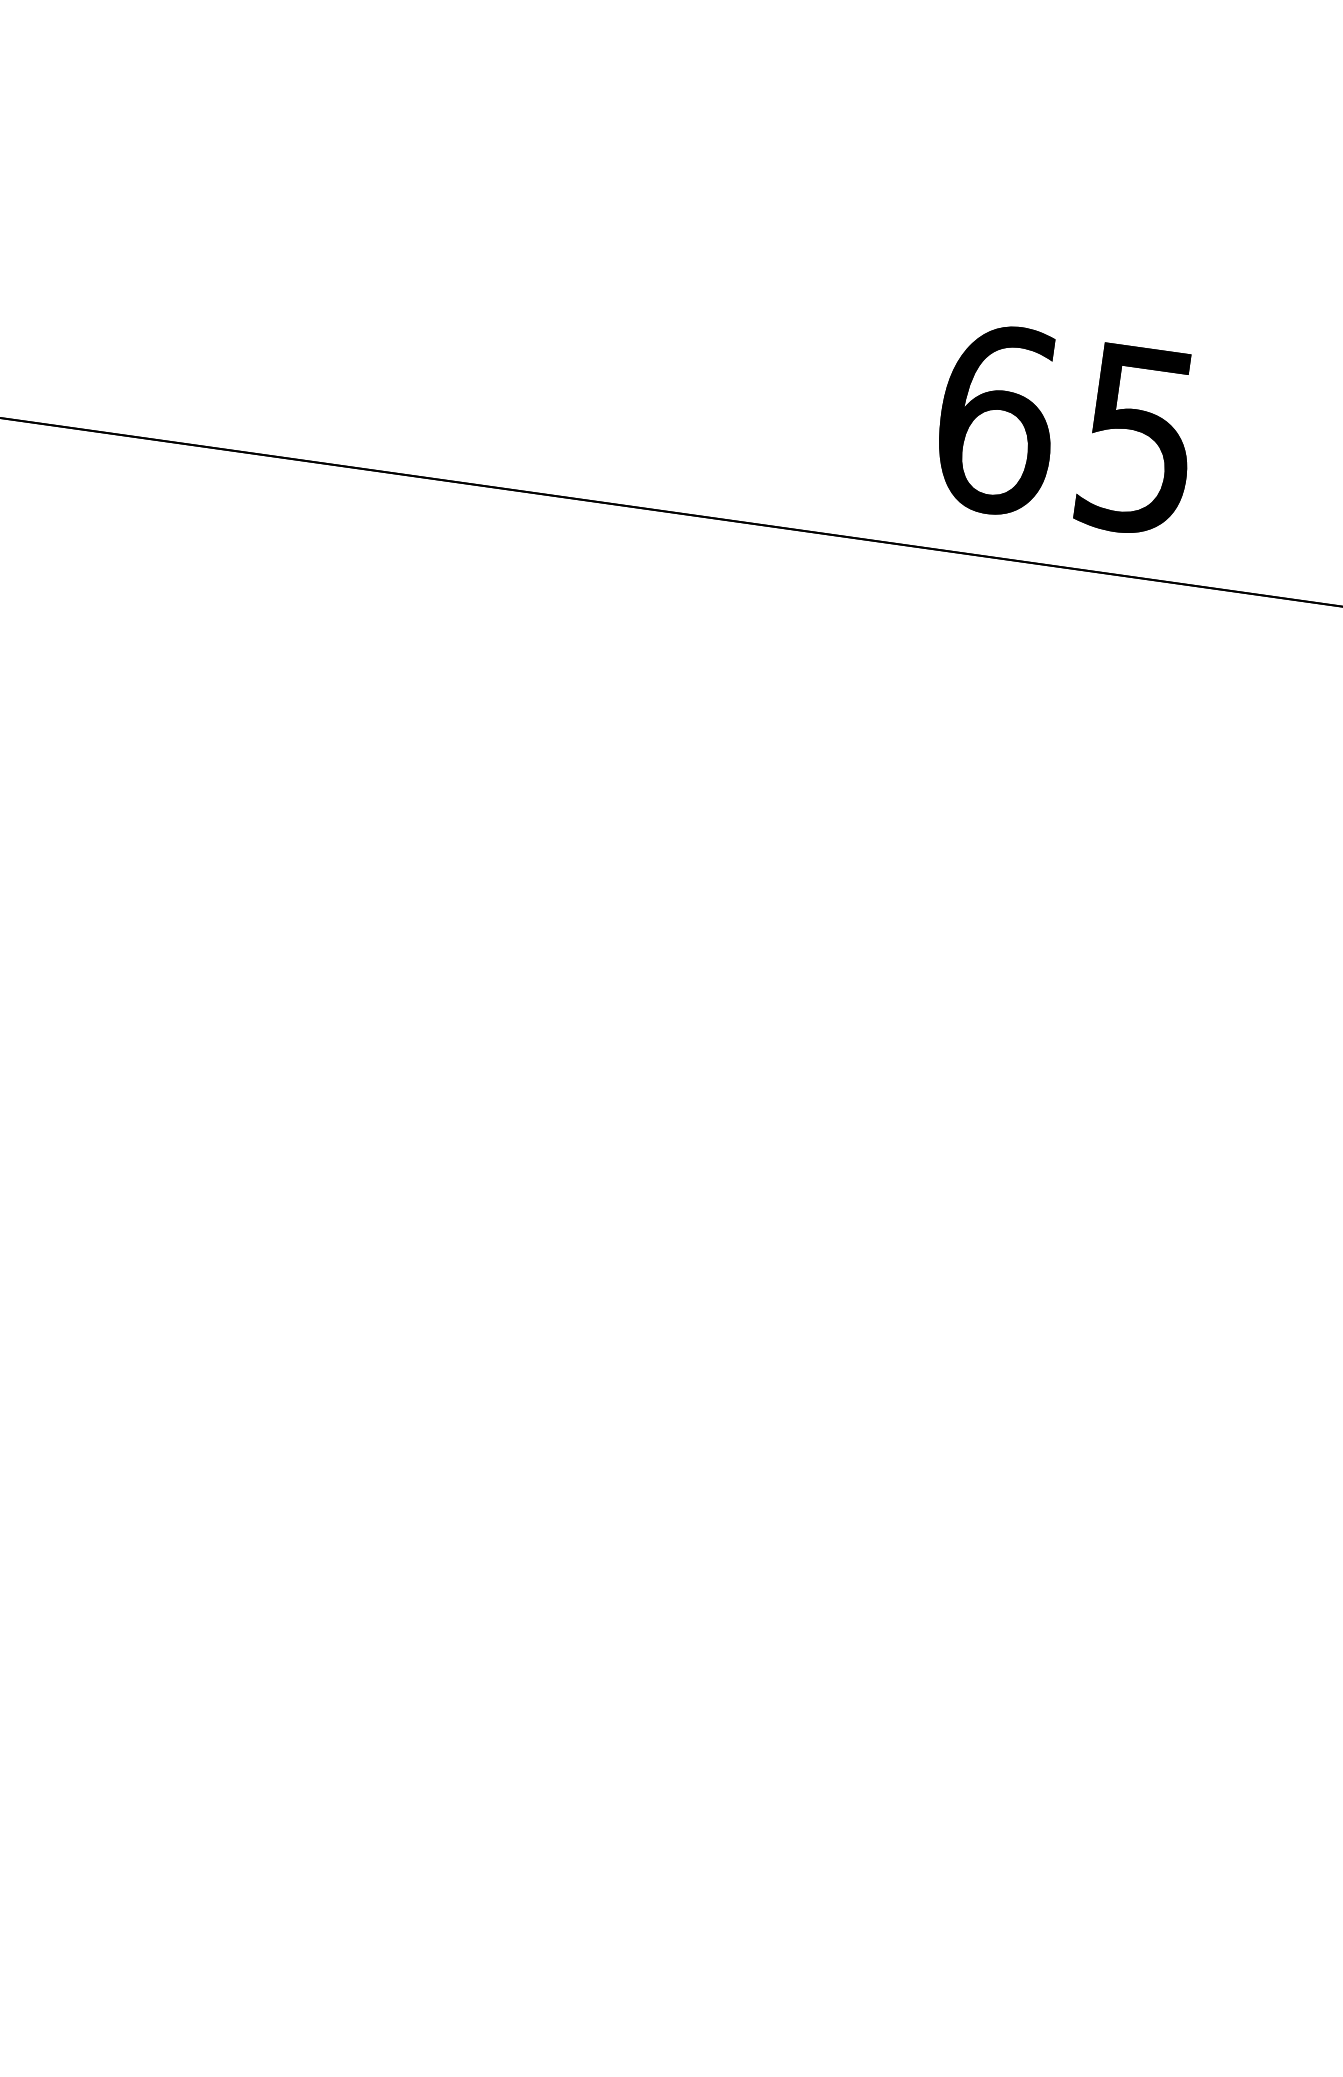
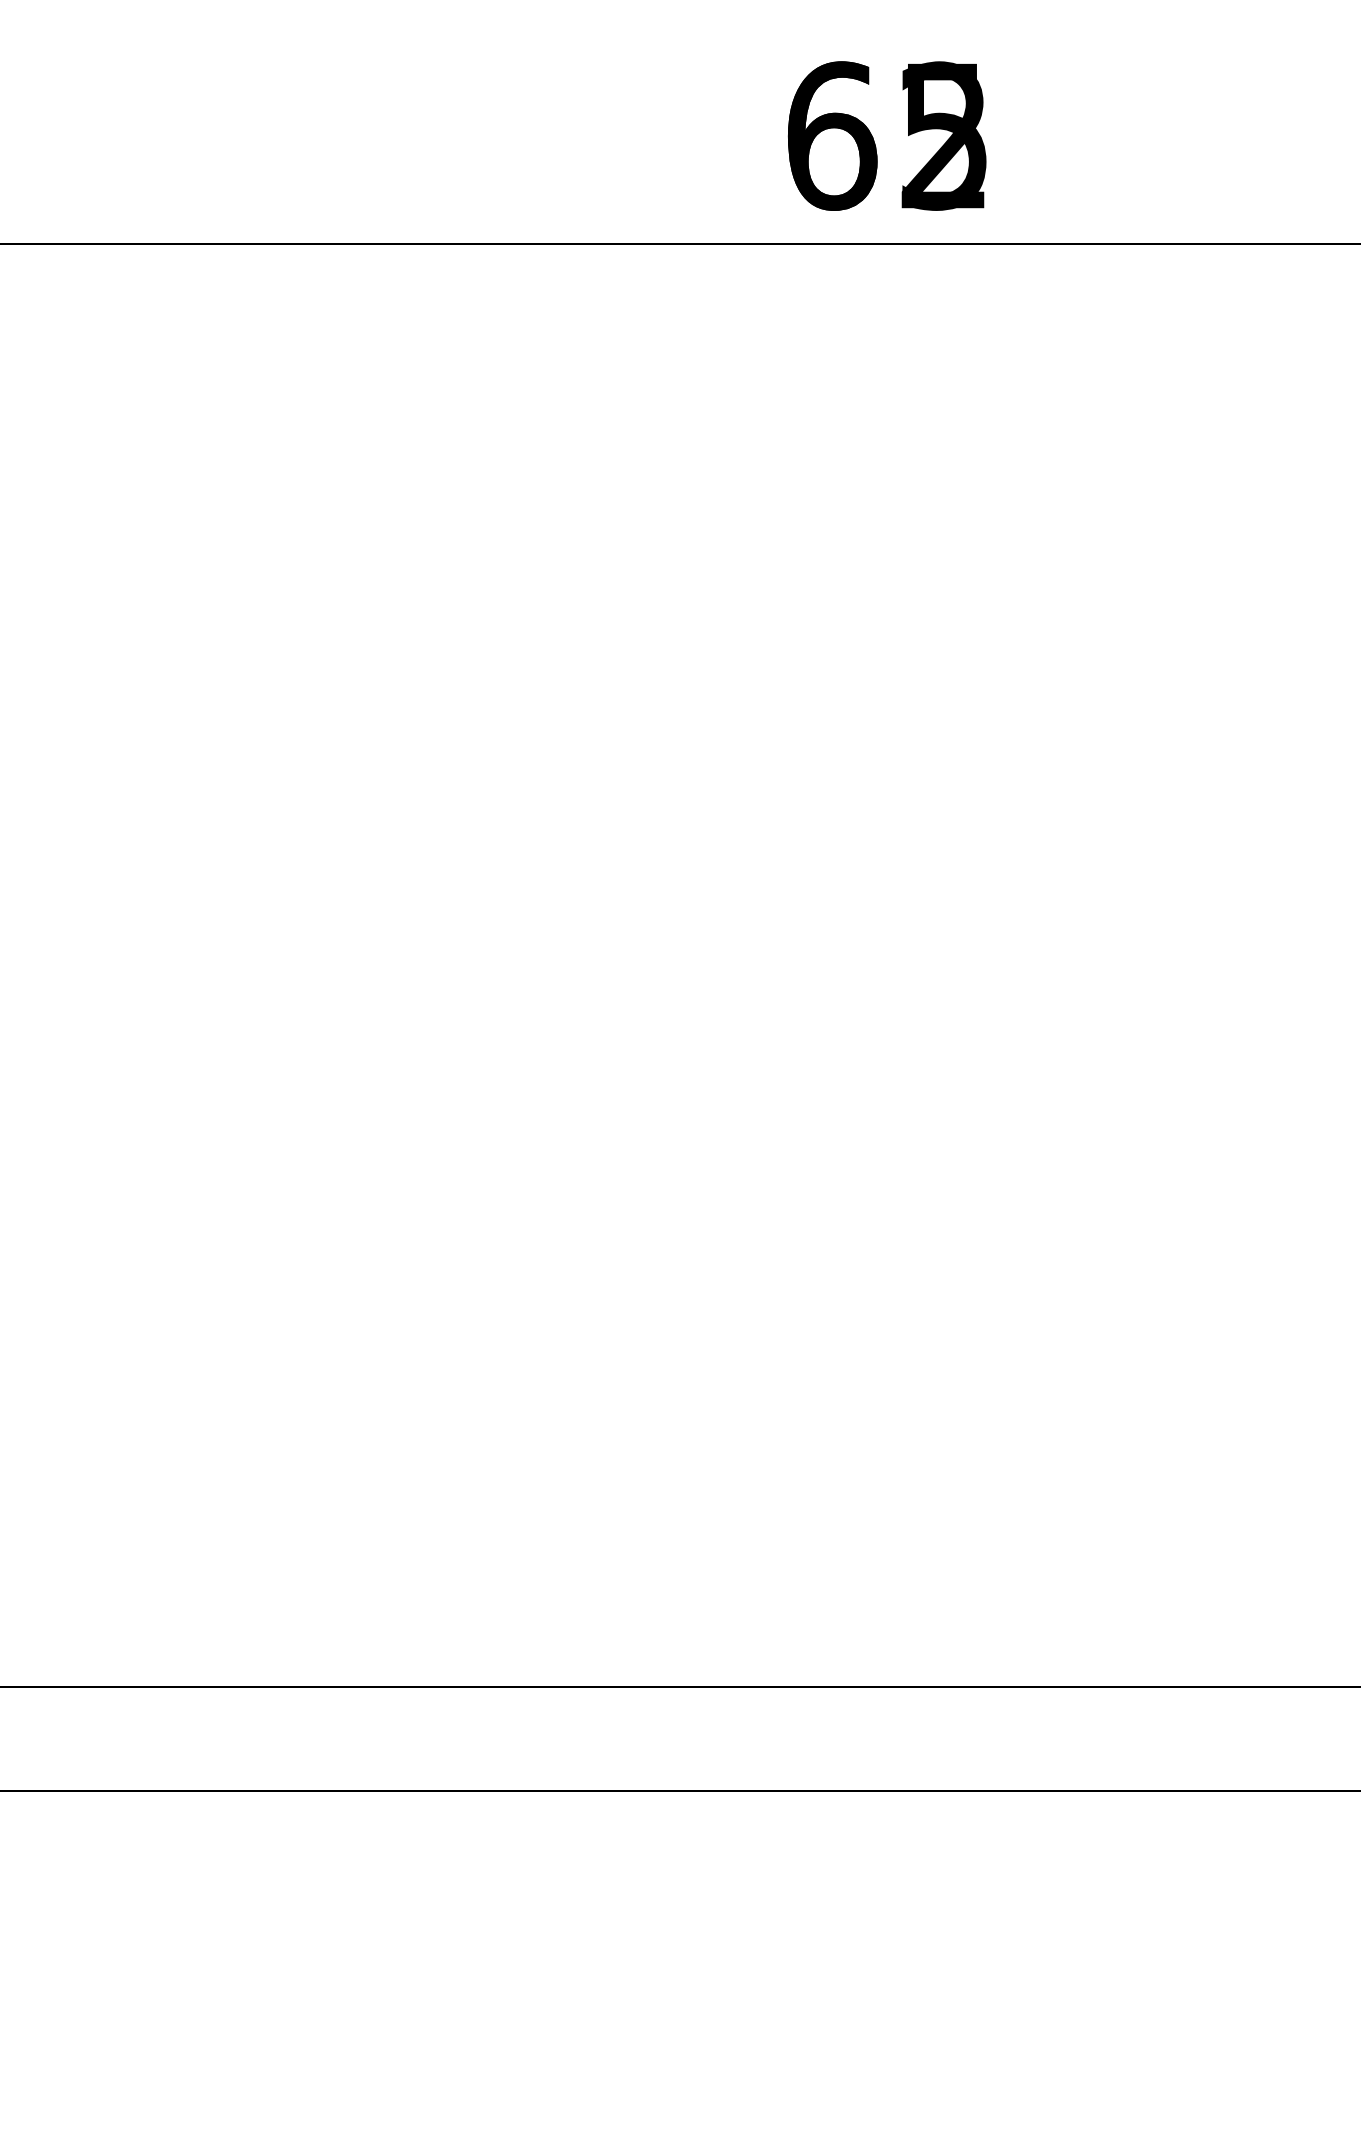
text: (1136, 438) -> (943, 135), 65 -> 62

